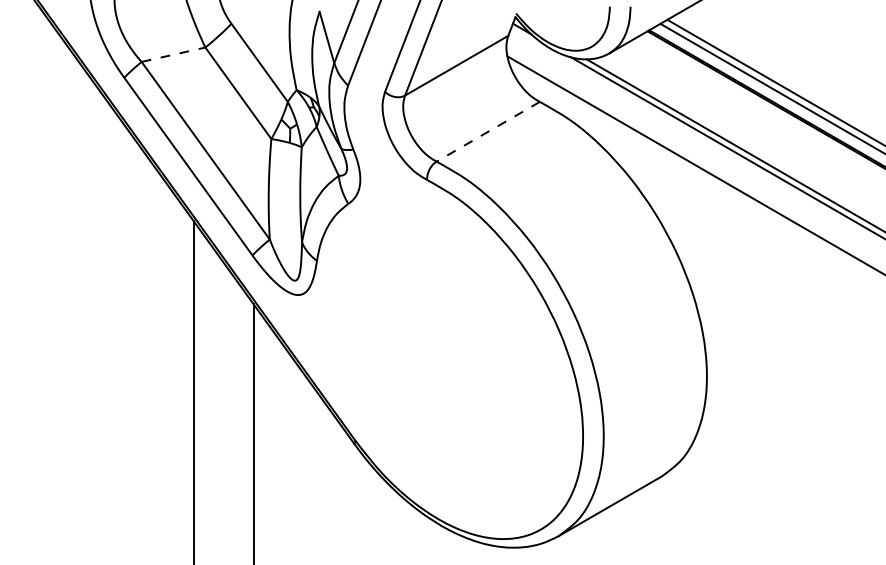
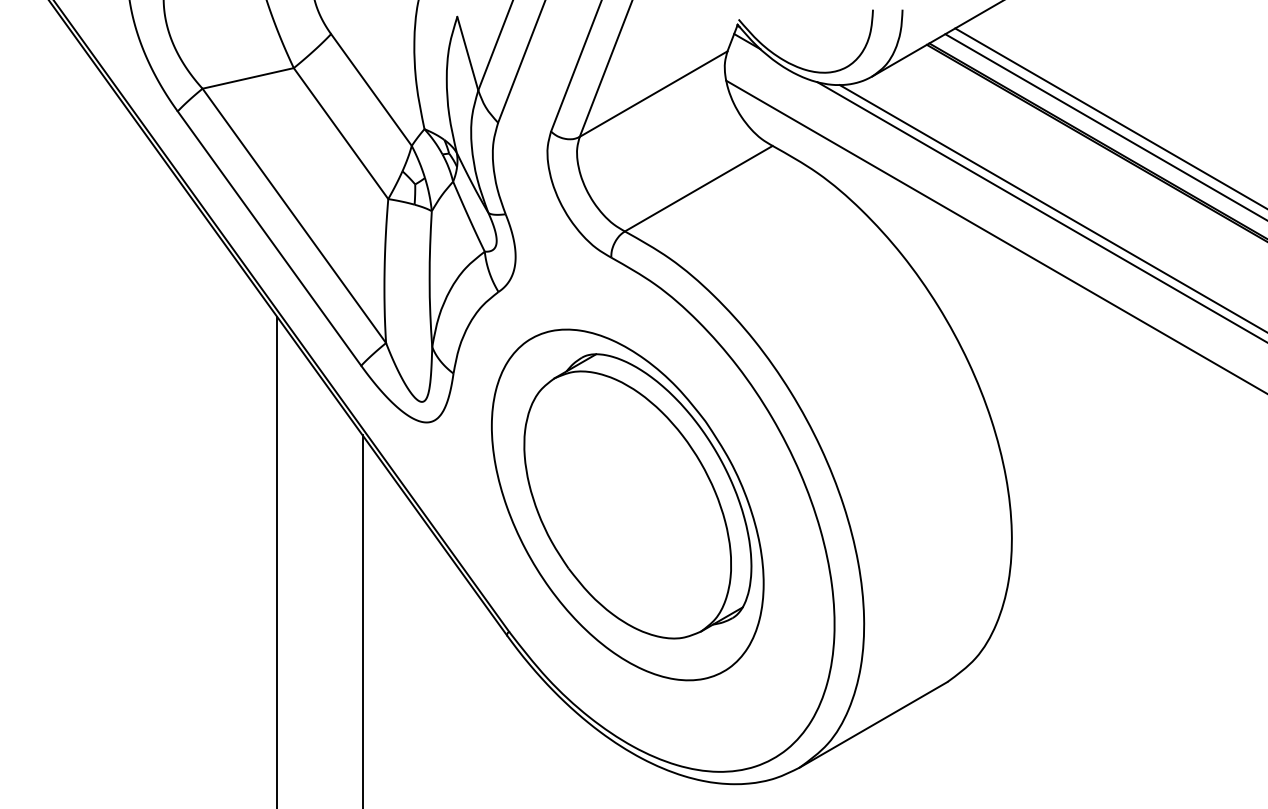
line: (173, 54) -> (248, 78), dashed -> solid
line: (488, 131) -> (699, 188), dashed -> solid
part: (438, 352) -> (627, 504), added

